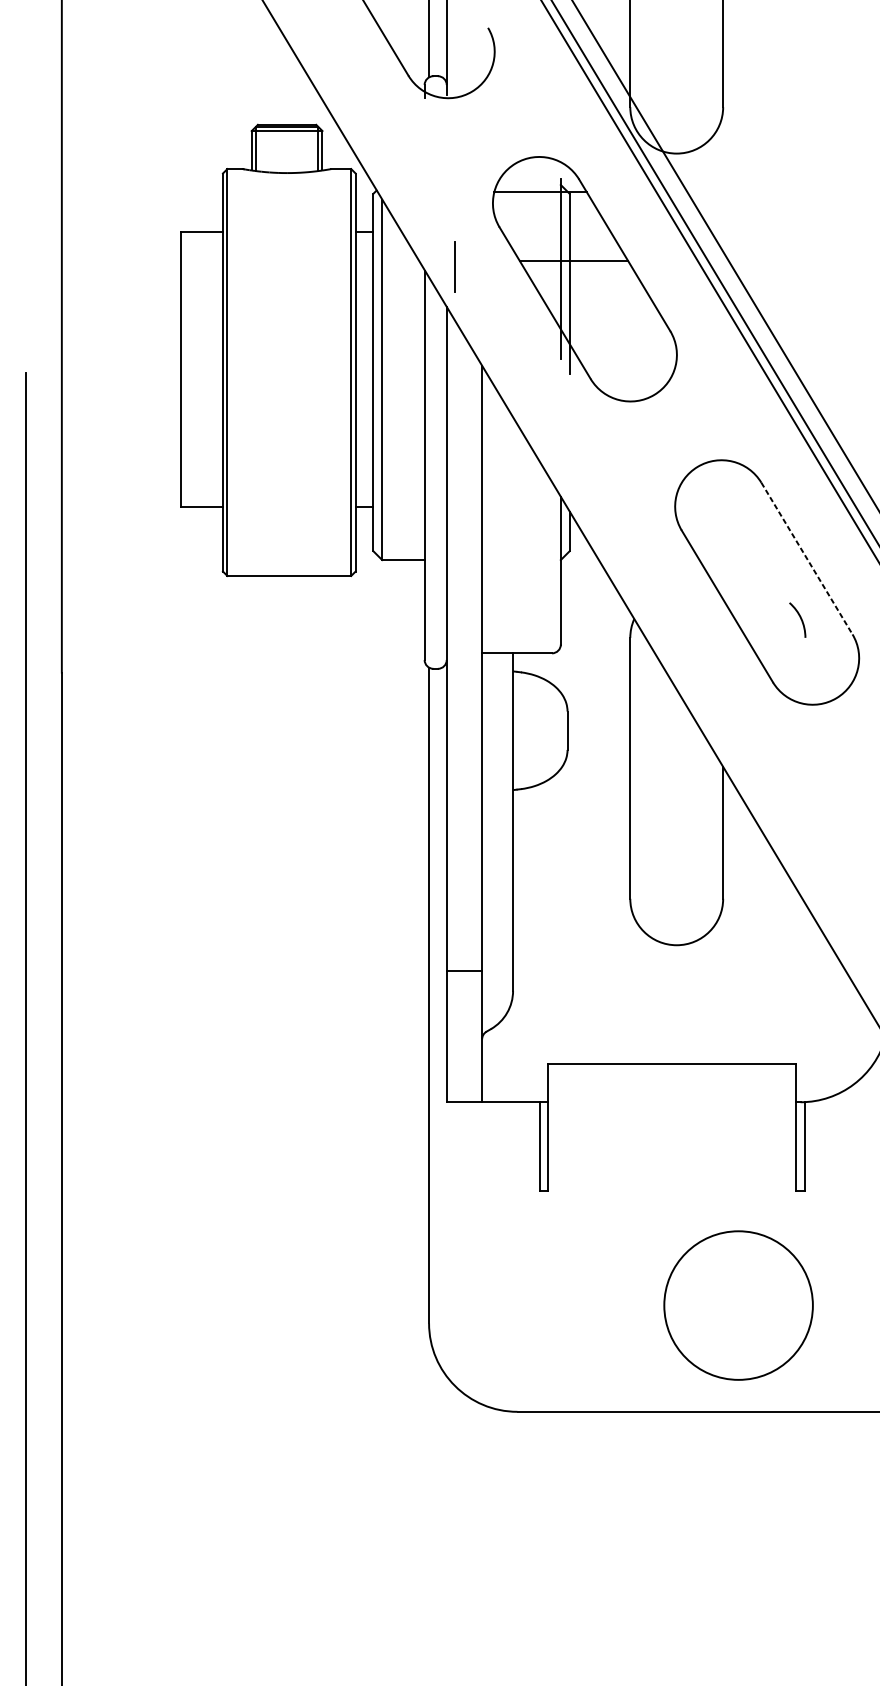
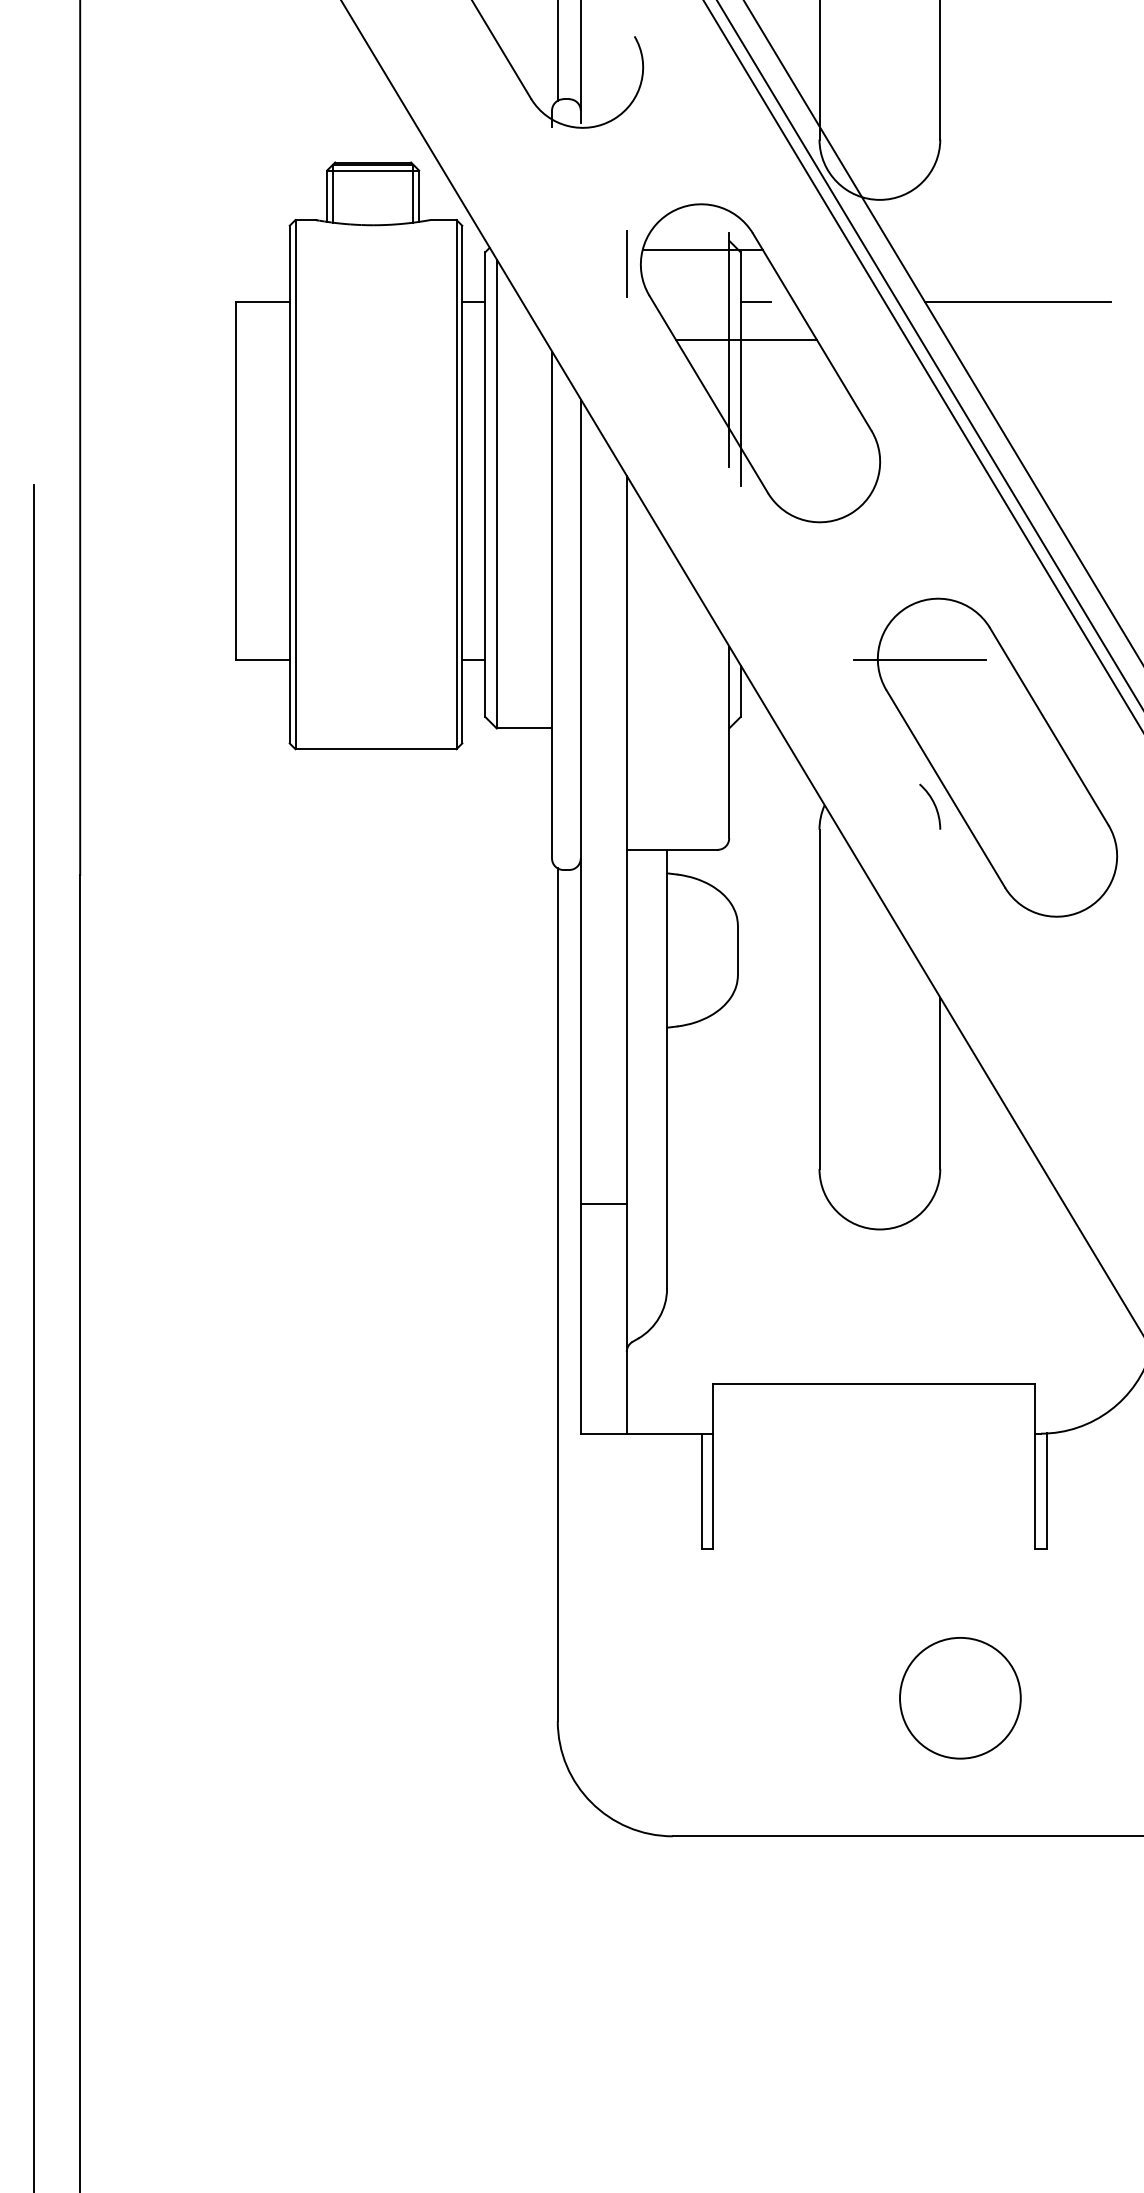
line: (581, 232) -> (755, 302), added
line: (782, 232) -> (1017, 302), added
line: (454, 266) -> (626, 263), moved
line: (707, 507) -> (919, 660), added
line: (807, 559) -> (1049, 727), dashed -> solid
arc: (800, 618) -> (933, 804), moved
line: (464, 971) -> (603, 1203), moved
circle: (738, 1305) -> (960, 1698), size x0.62

